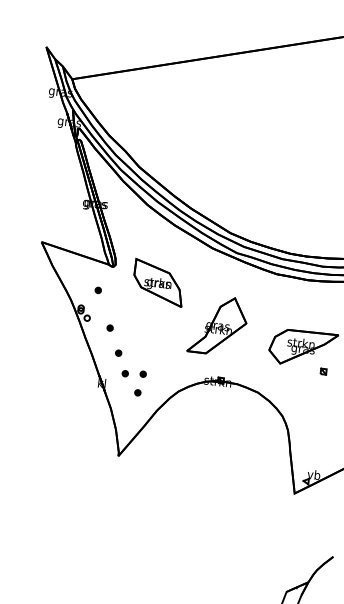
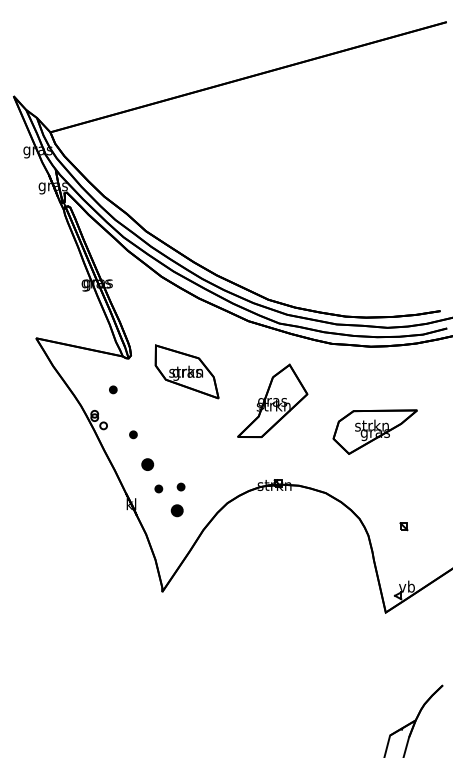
part: (218, 325) -> (272, 400), moved
part: (118, 353) -> (147, 464), size x1.6
part: (323, 371) -> (403, 526), moved
part: (137, 392) -> (176, 510), size x1.6

